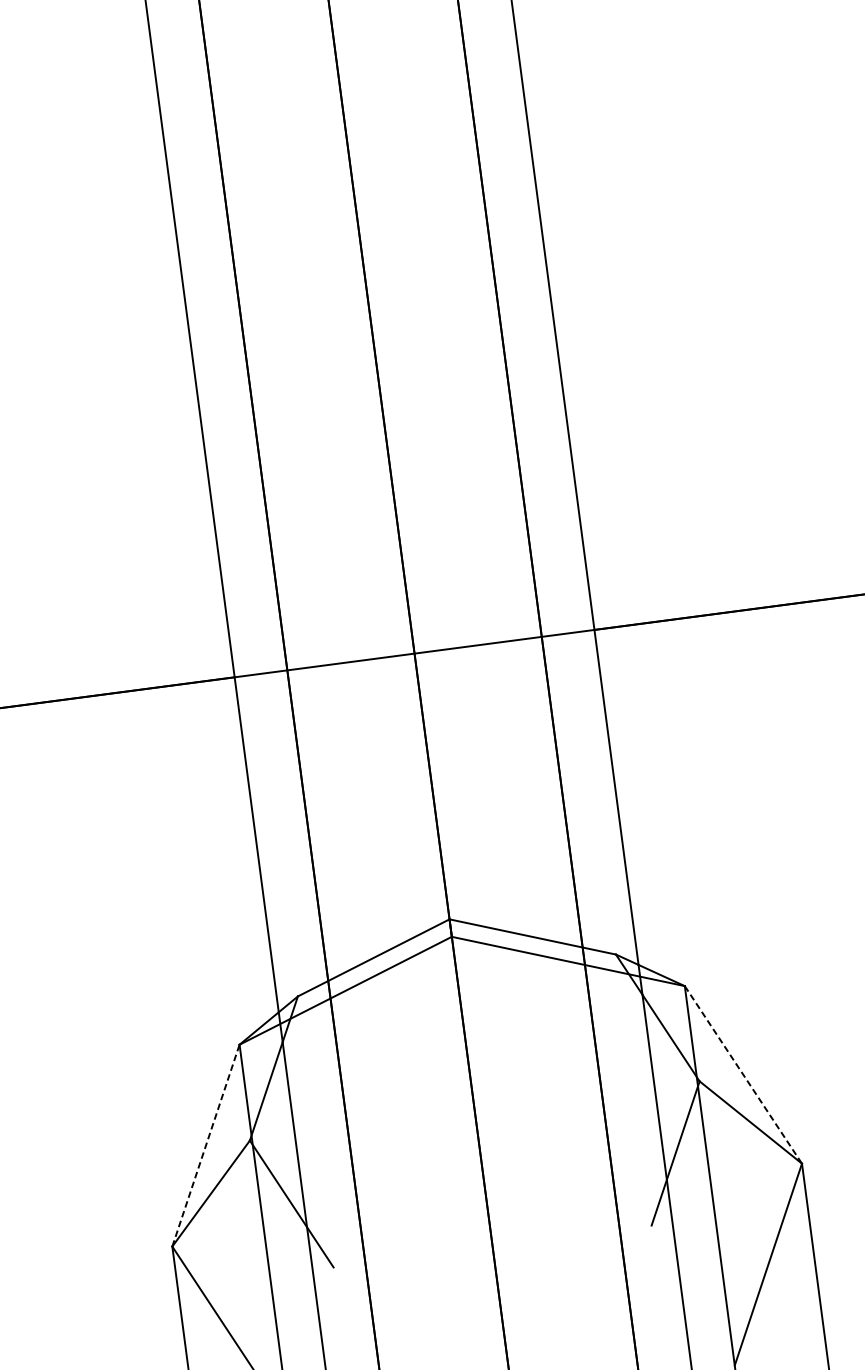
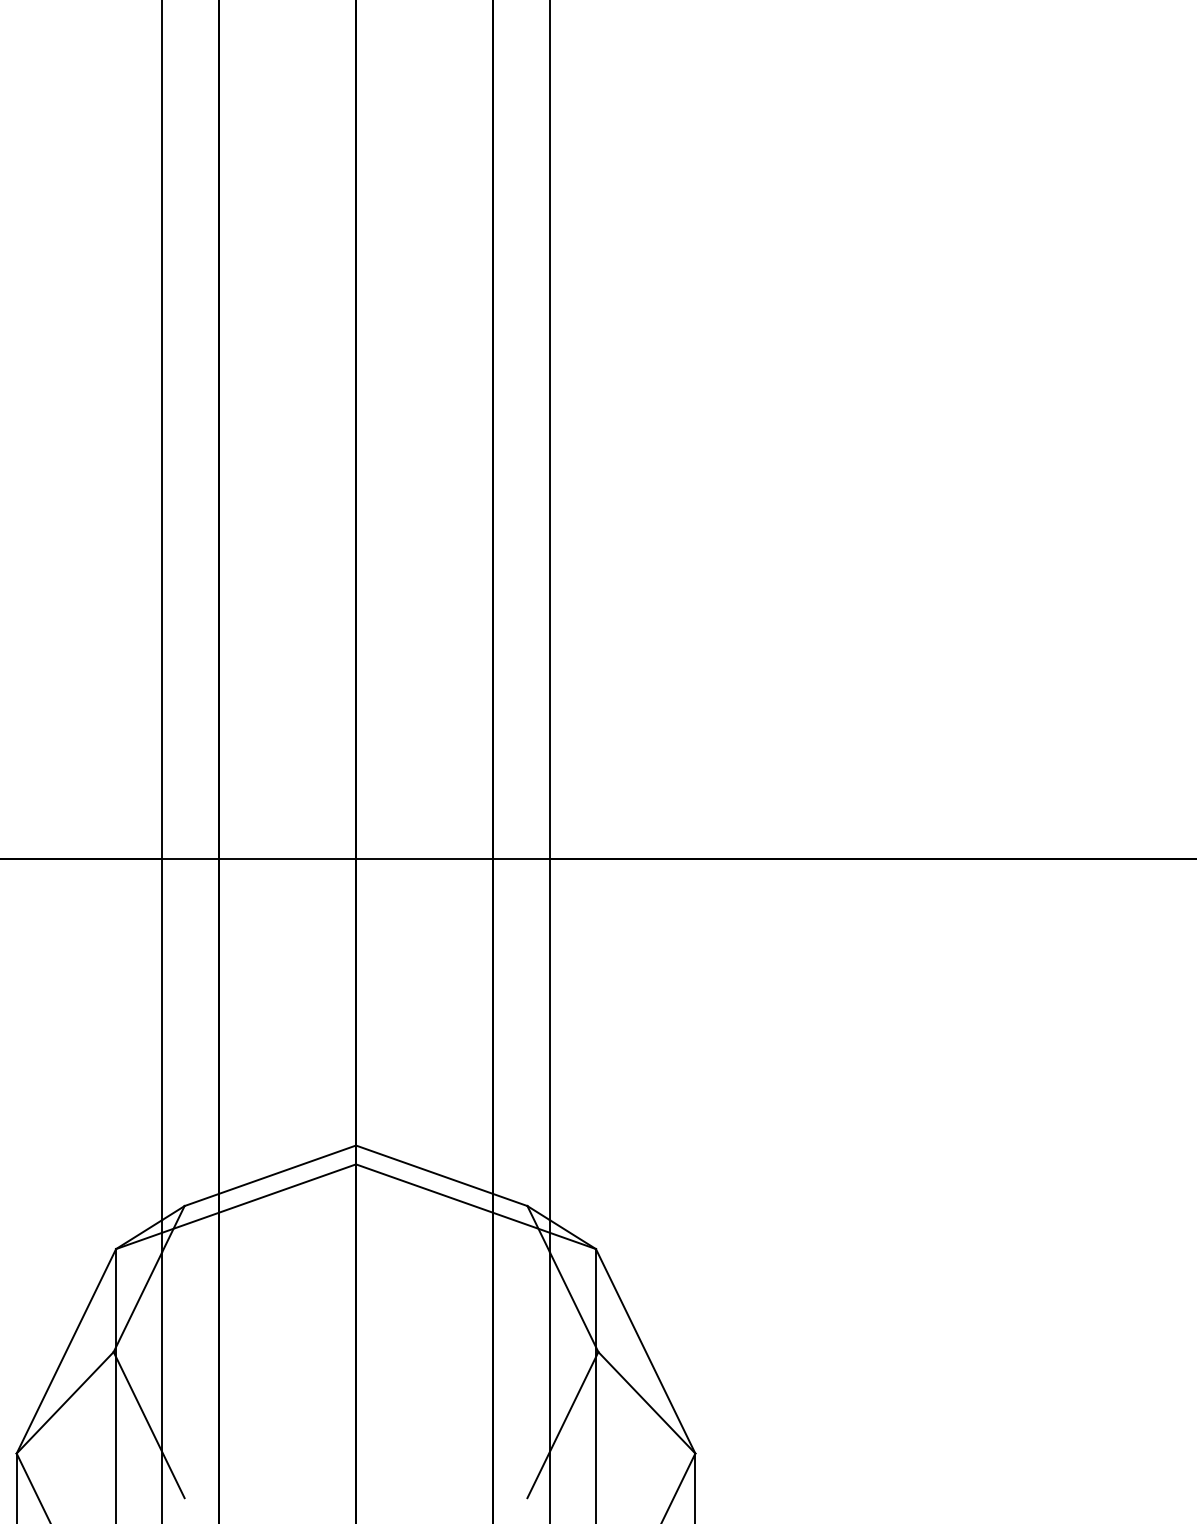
line: (743, 1075) -> (645, 1351), dashed -> solid
line: (206, 1145) -> (66, 1351), dashed -> solid

